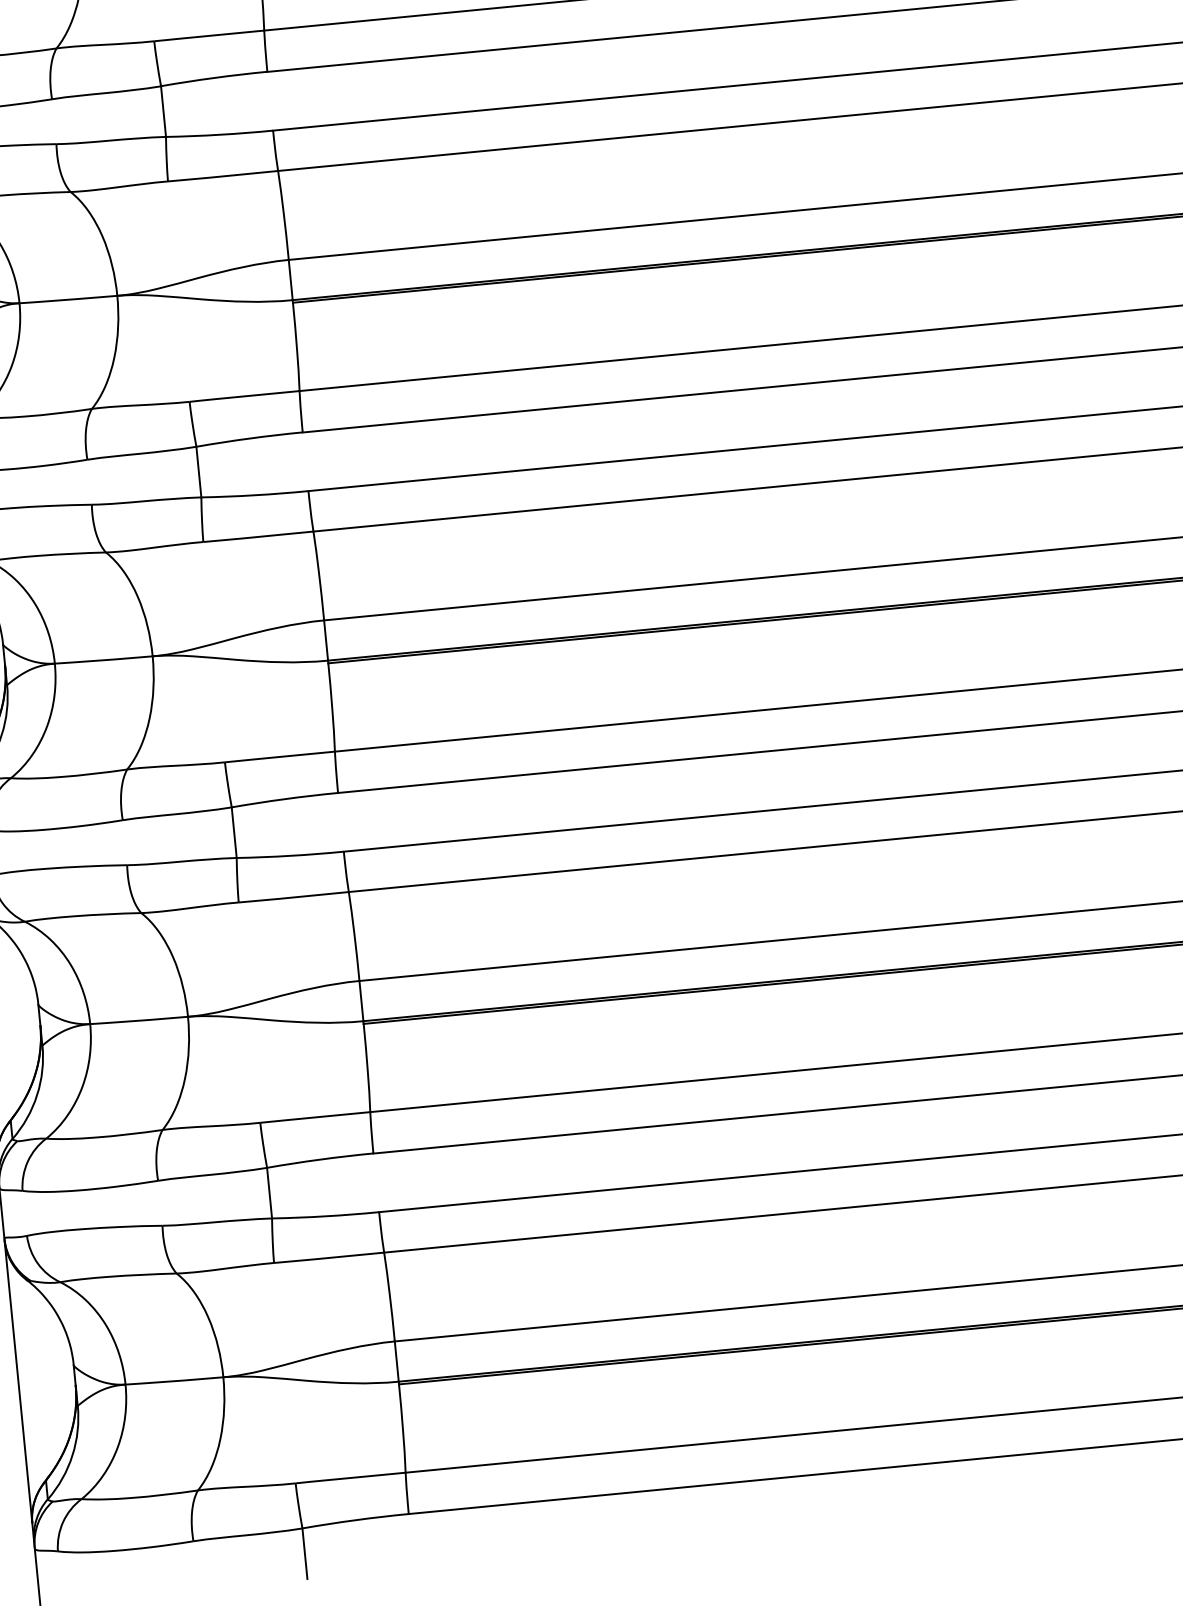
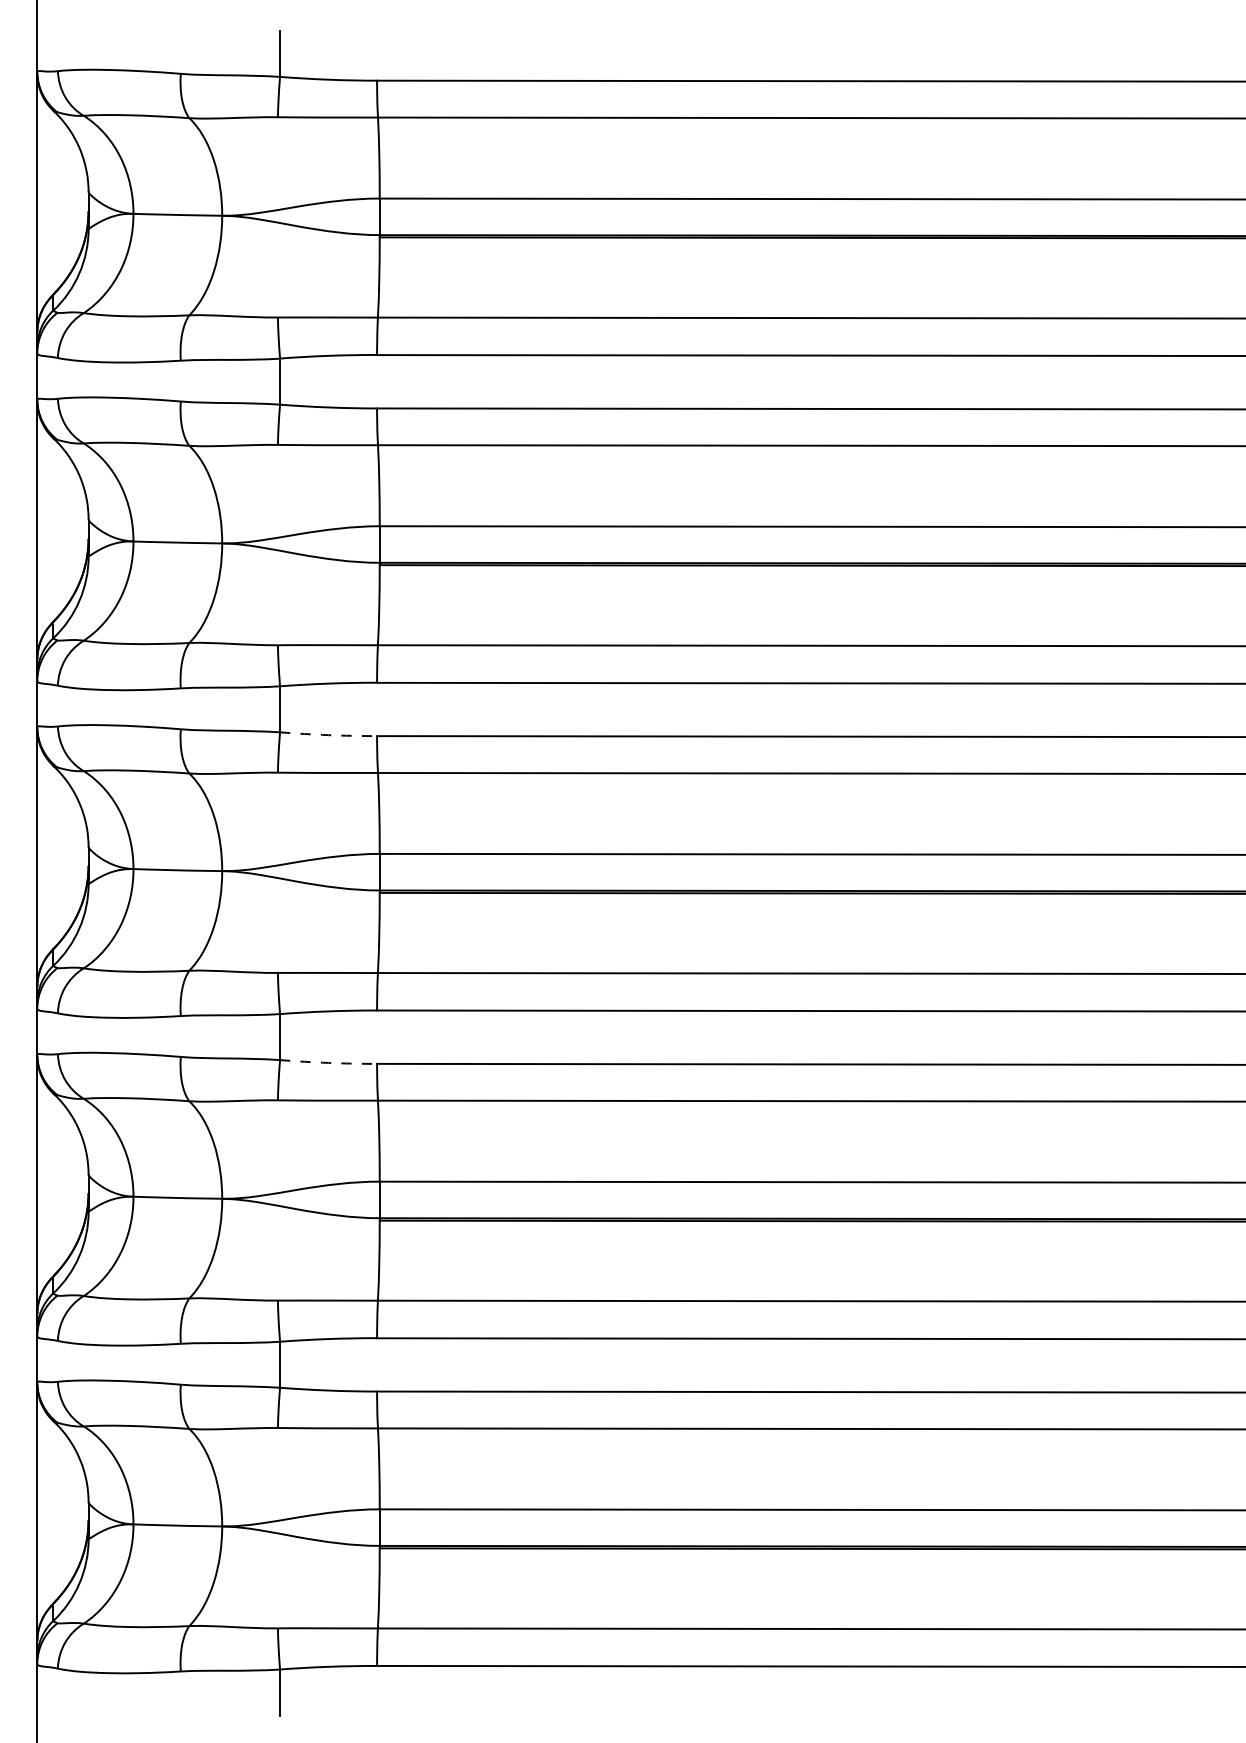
arc: (254, 495) -> (328, 735), solid -> dashed
arc: (290, 855) -> (328, 1062), solid -> dashed

